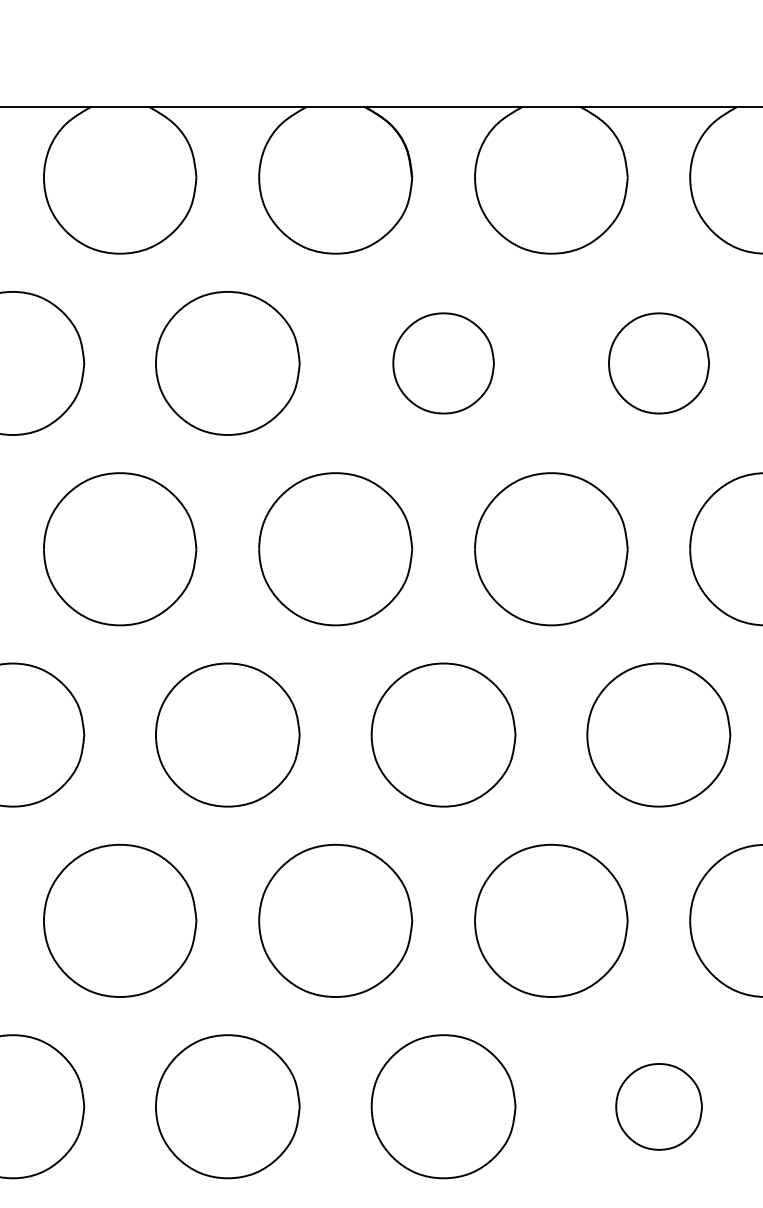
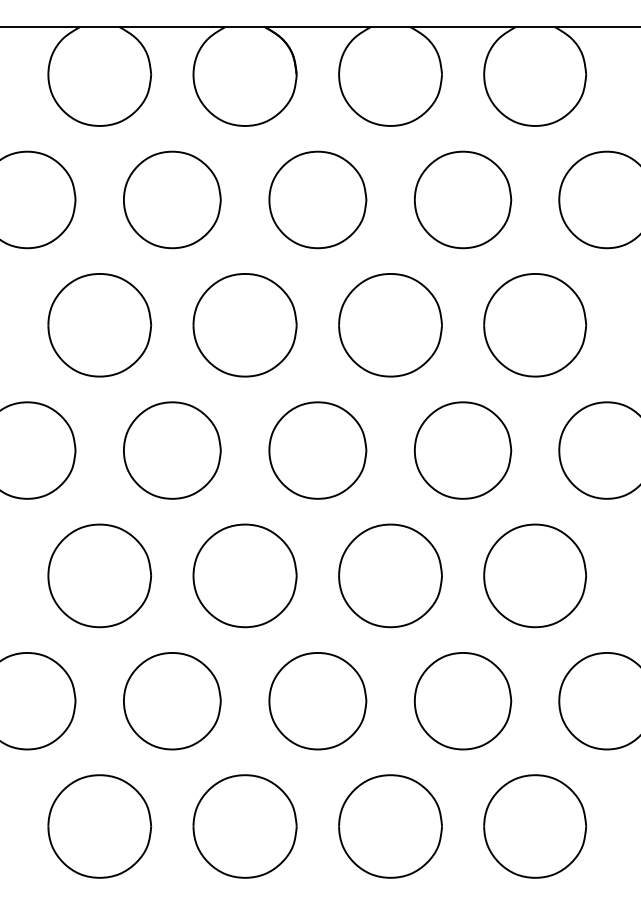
part: (443, 362) -> (317, 199), size x1.43
part: (659, 362) -> (463, 199), size x1.43
part: (659, 1107) -> (463, 701), size x1.67

